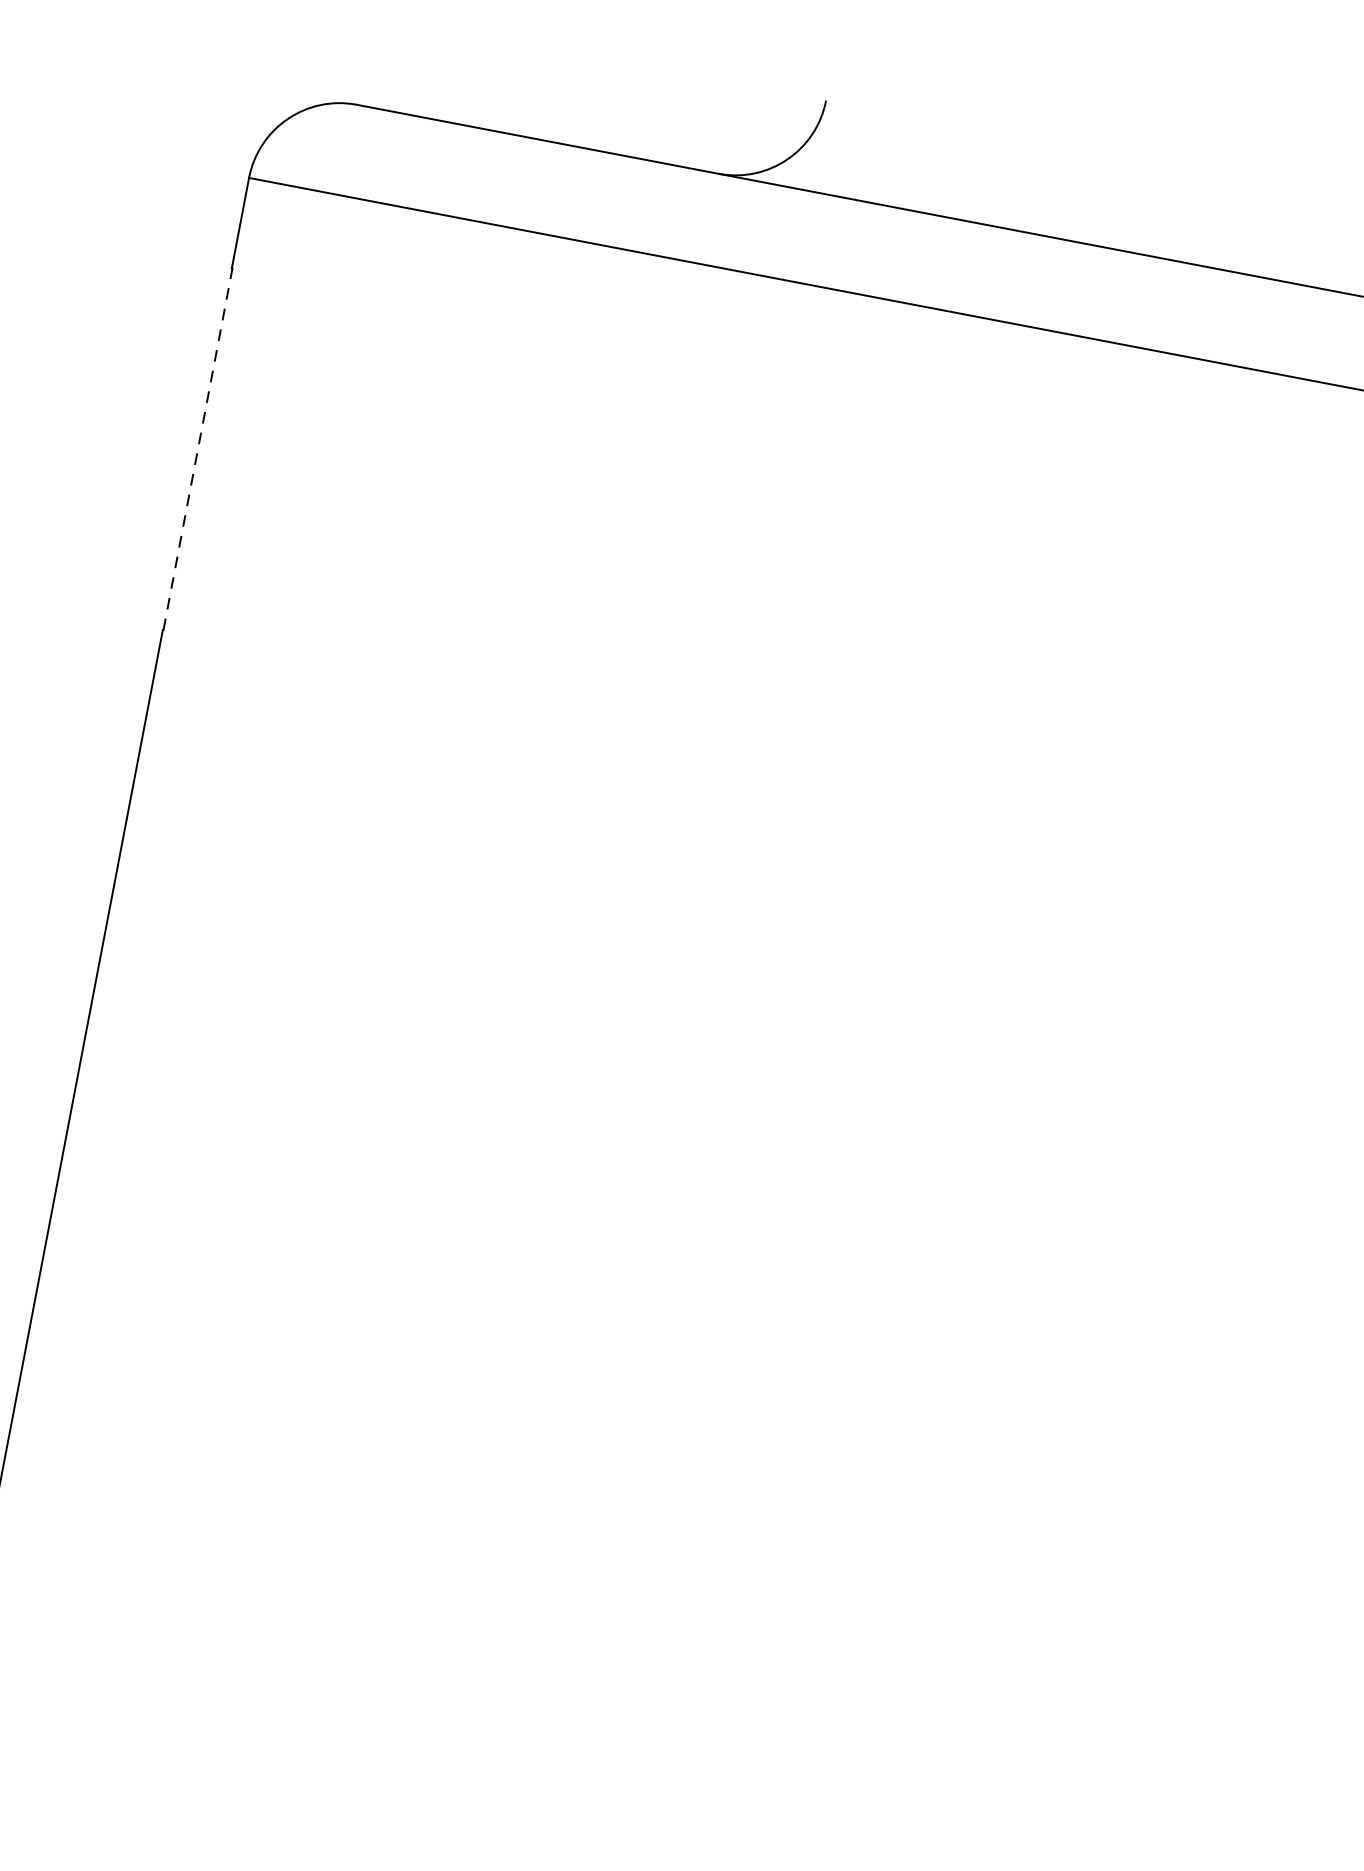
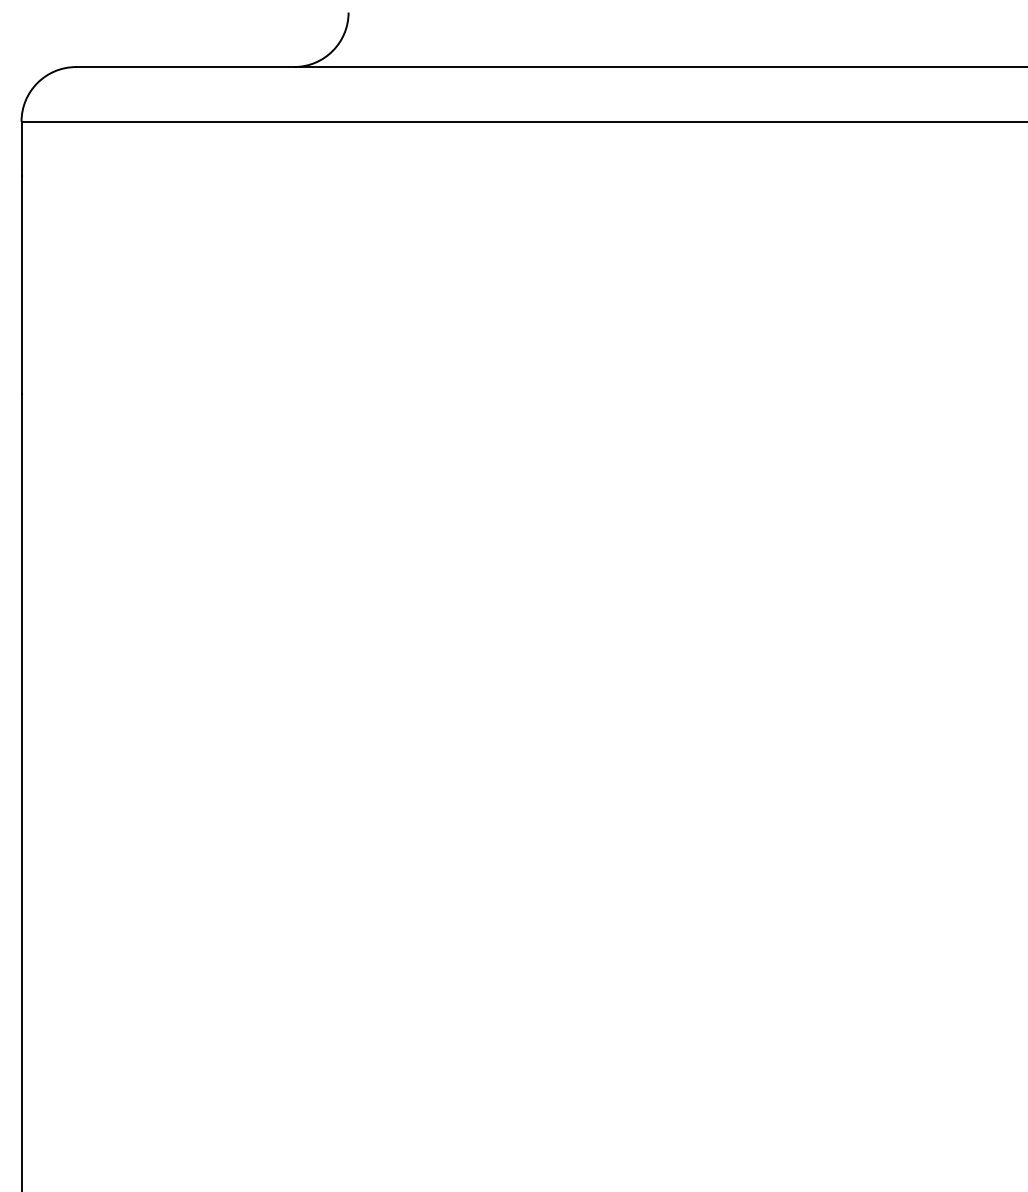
line: (197, 448) -> (21, 284), dashed -> solid

